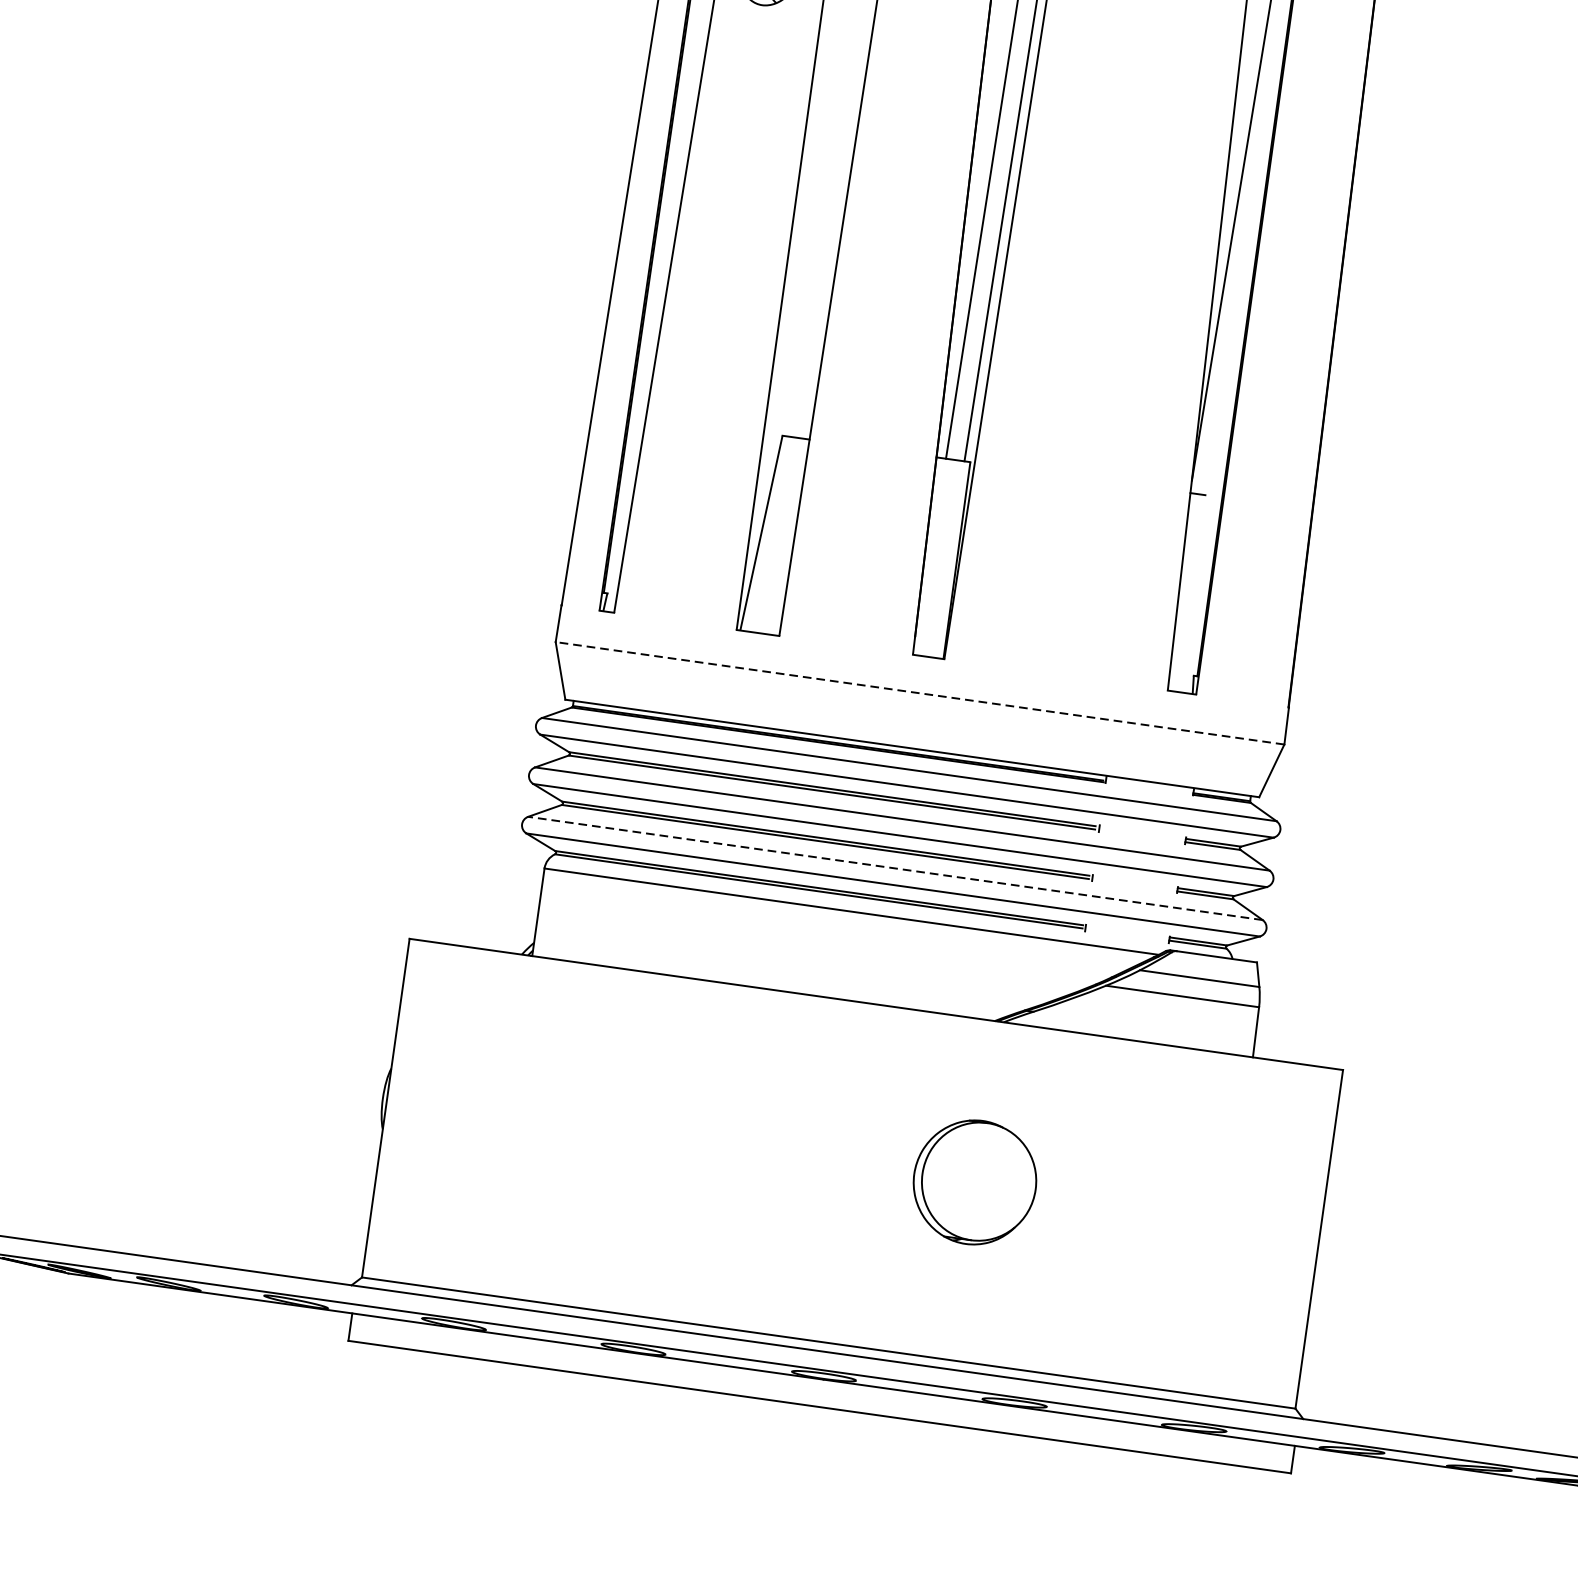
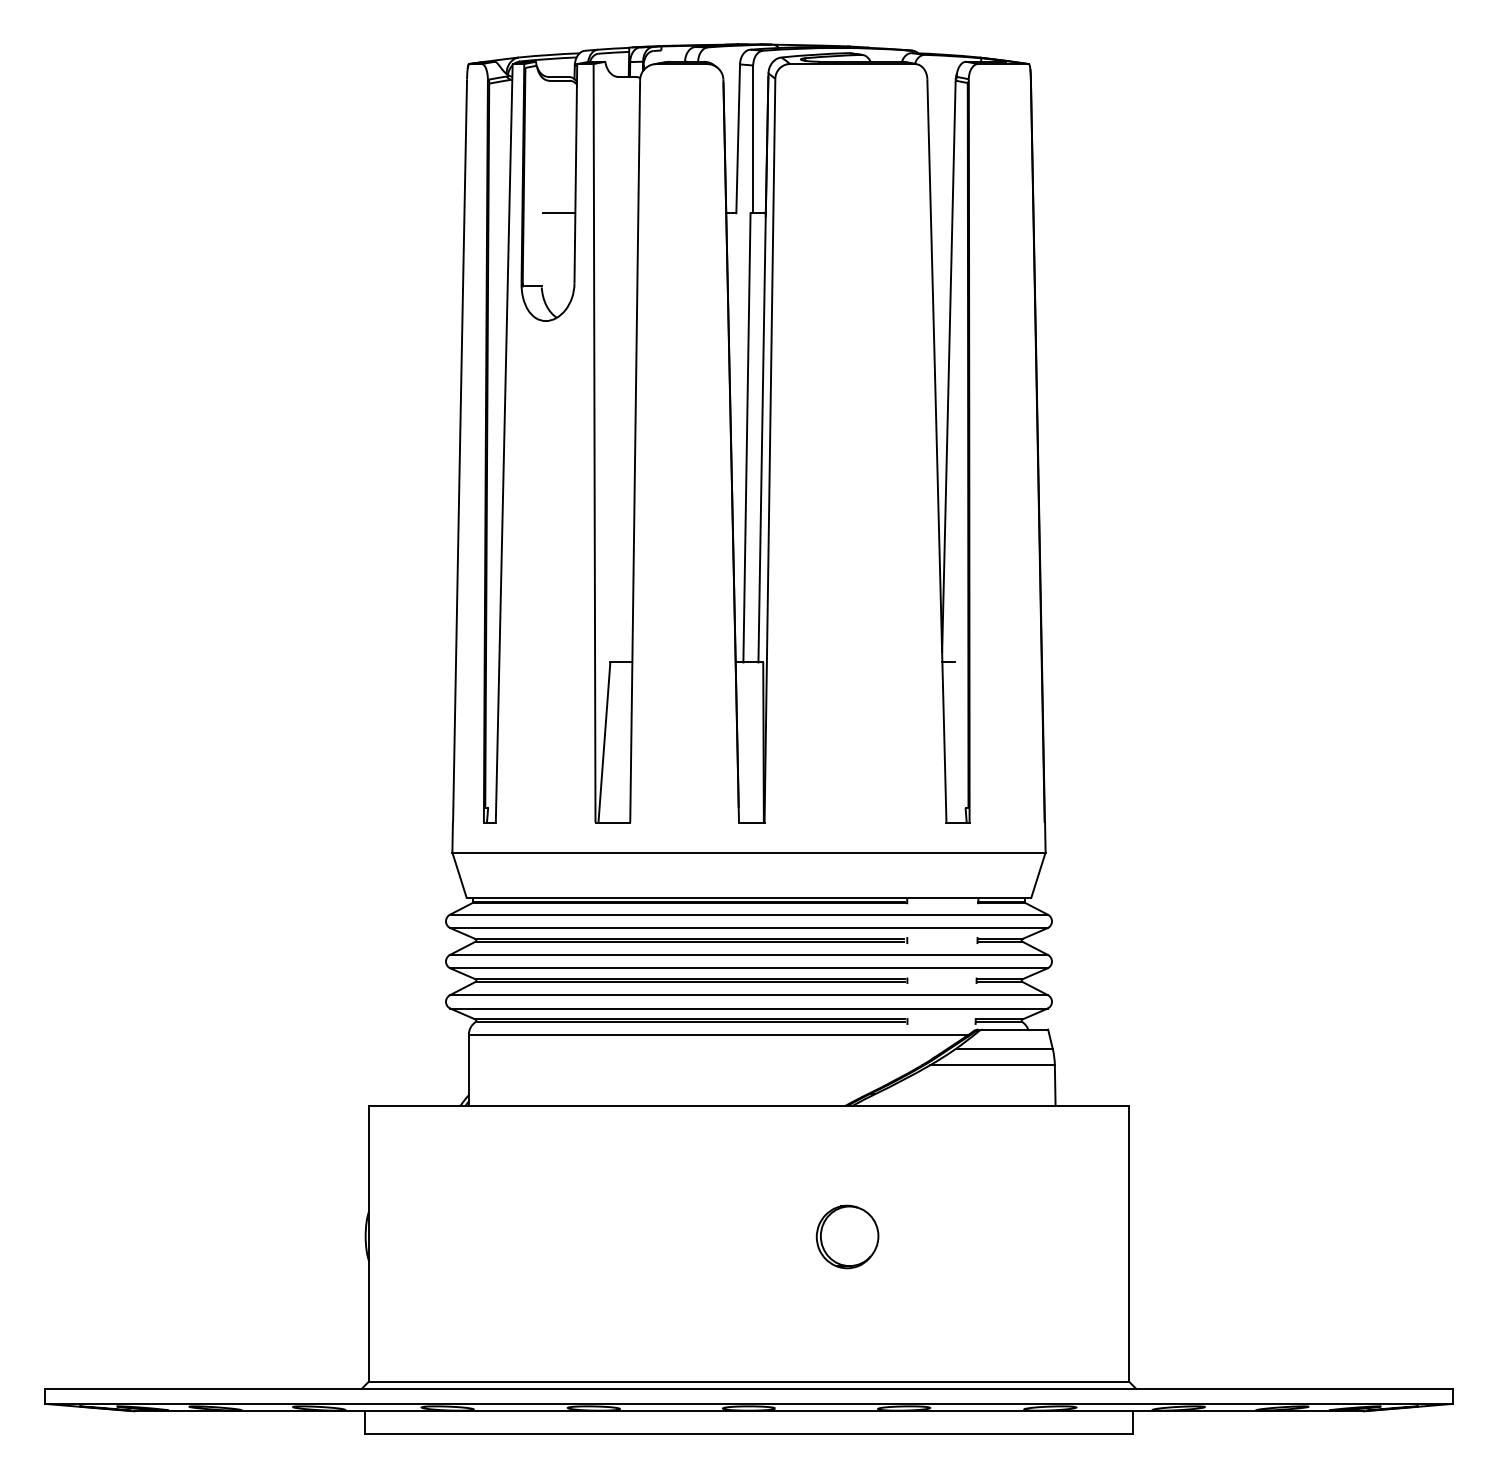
line: (920, 693) -> (749, 852), dashed -> solid
line: (894, 868) -> (748, 995), dashed -> solid
part: (974, 1181) -> (847, 1236), size x0.62

